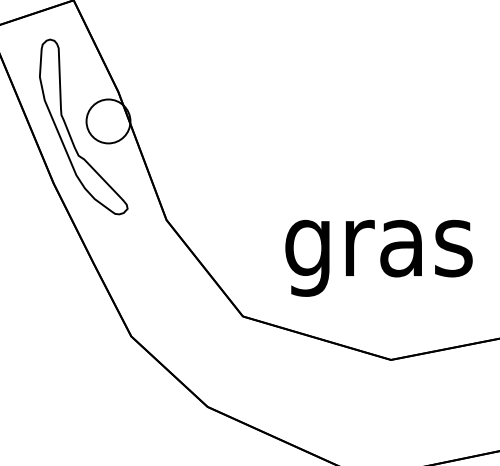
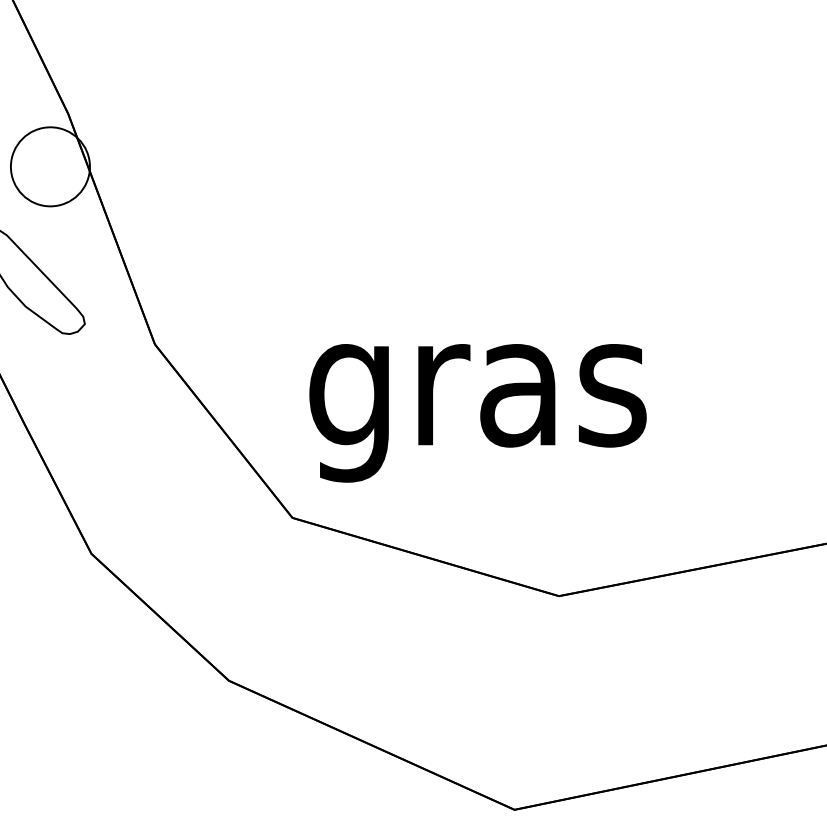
text: (378, 257) -> (477, 411), moved

